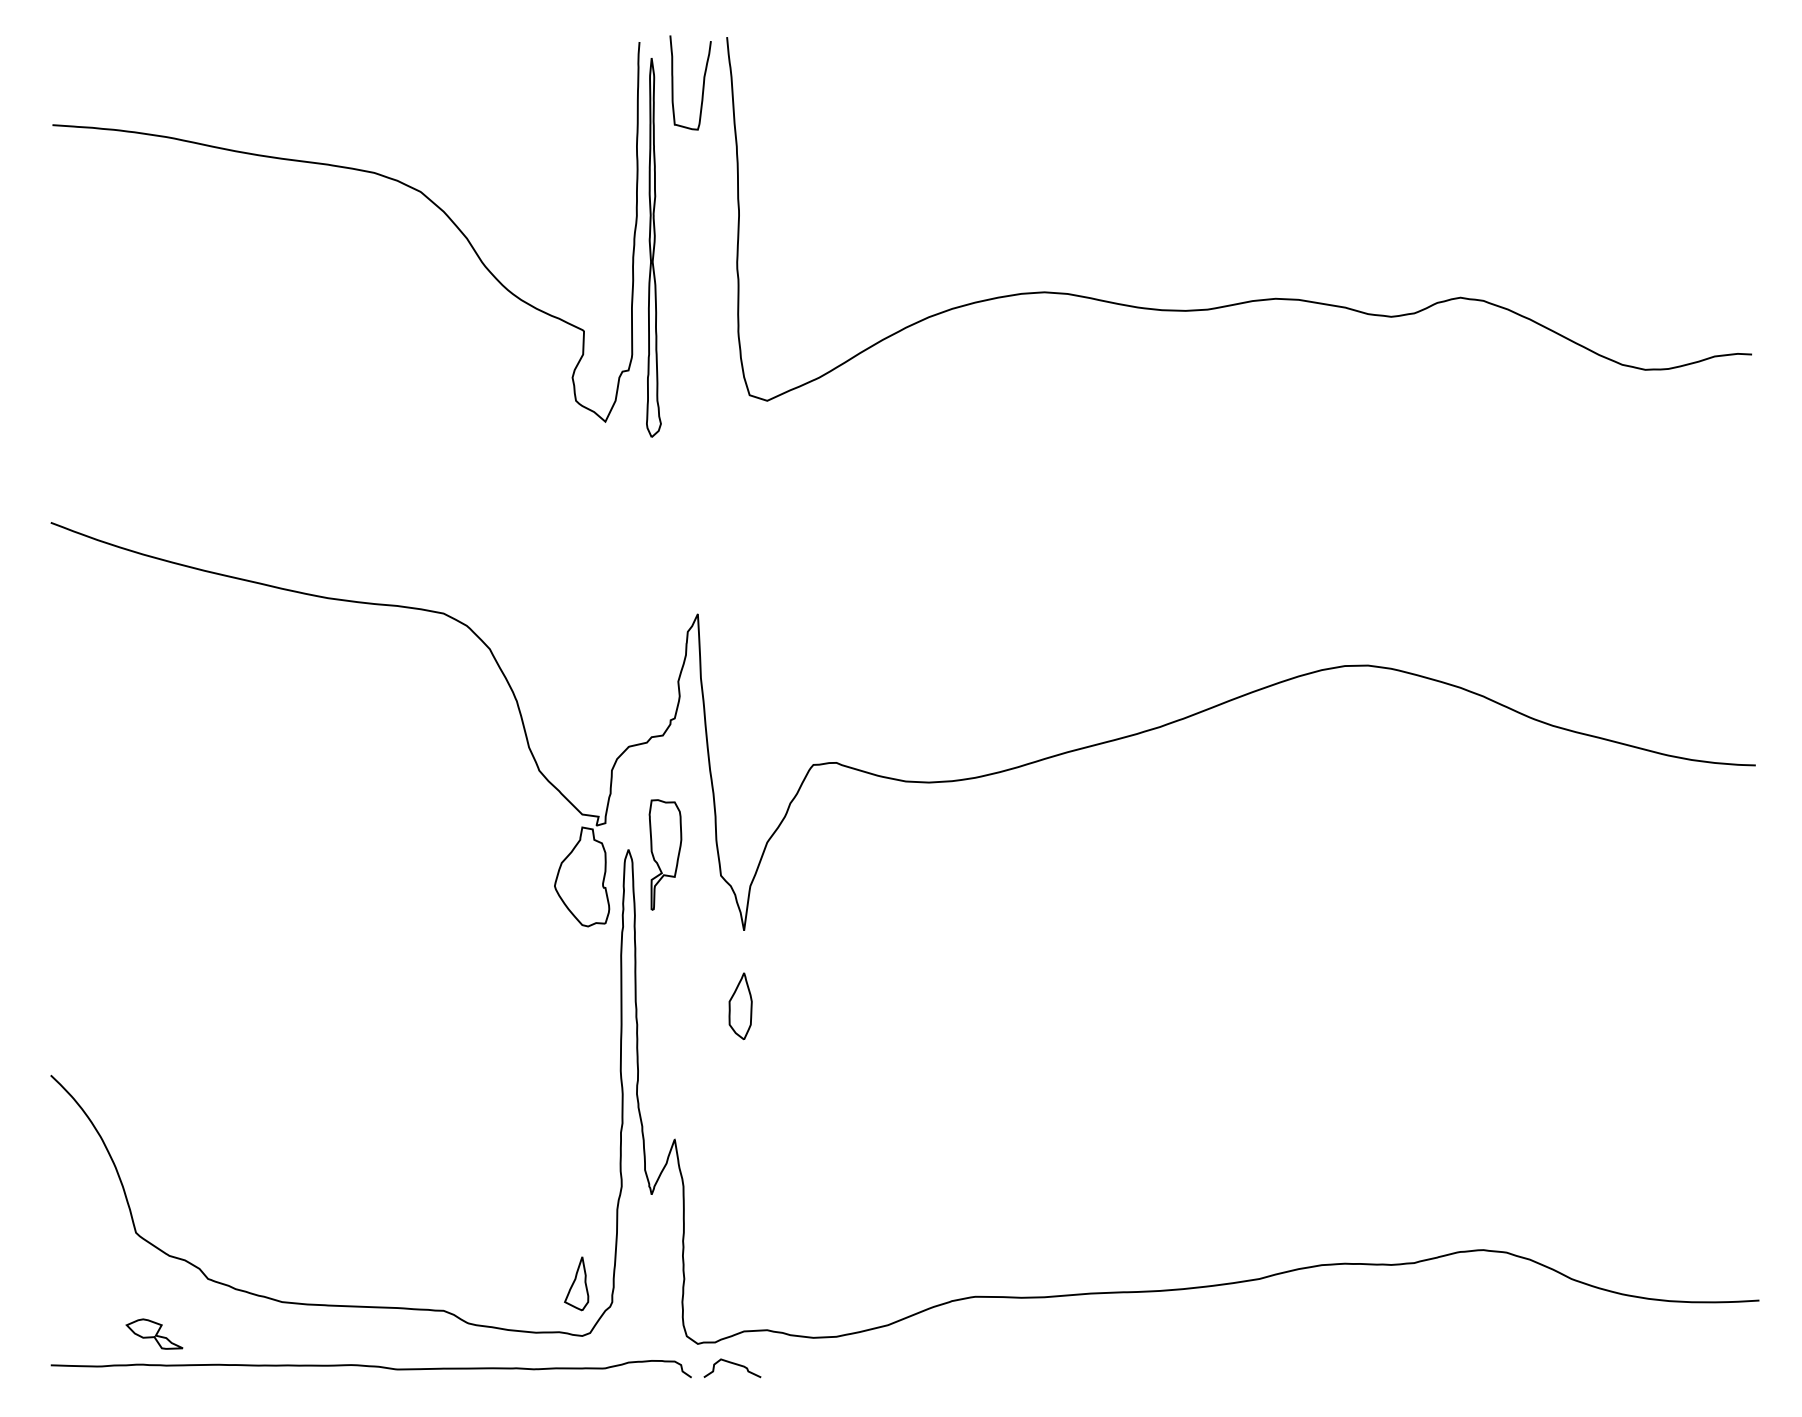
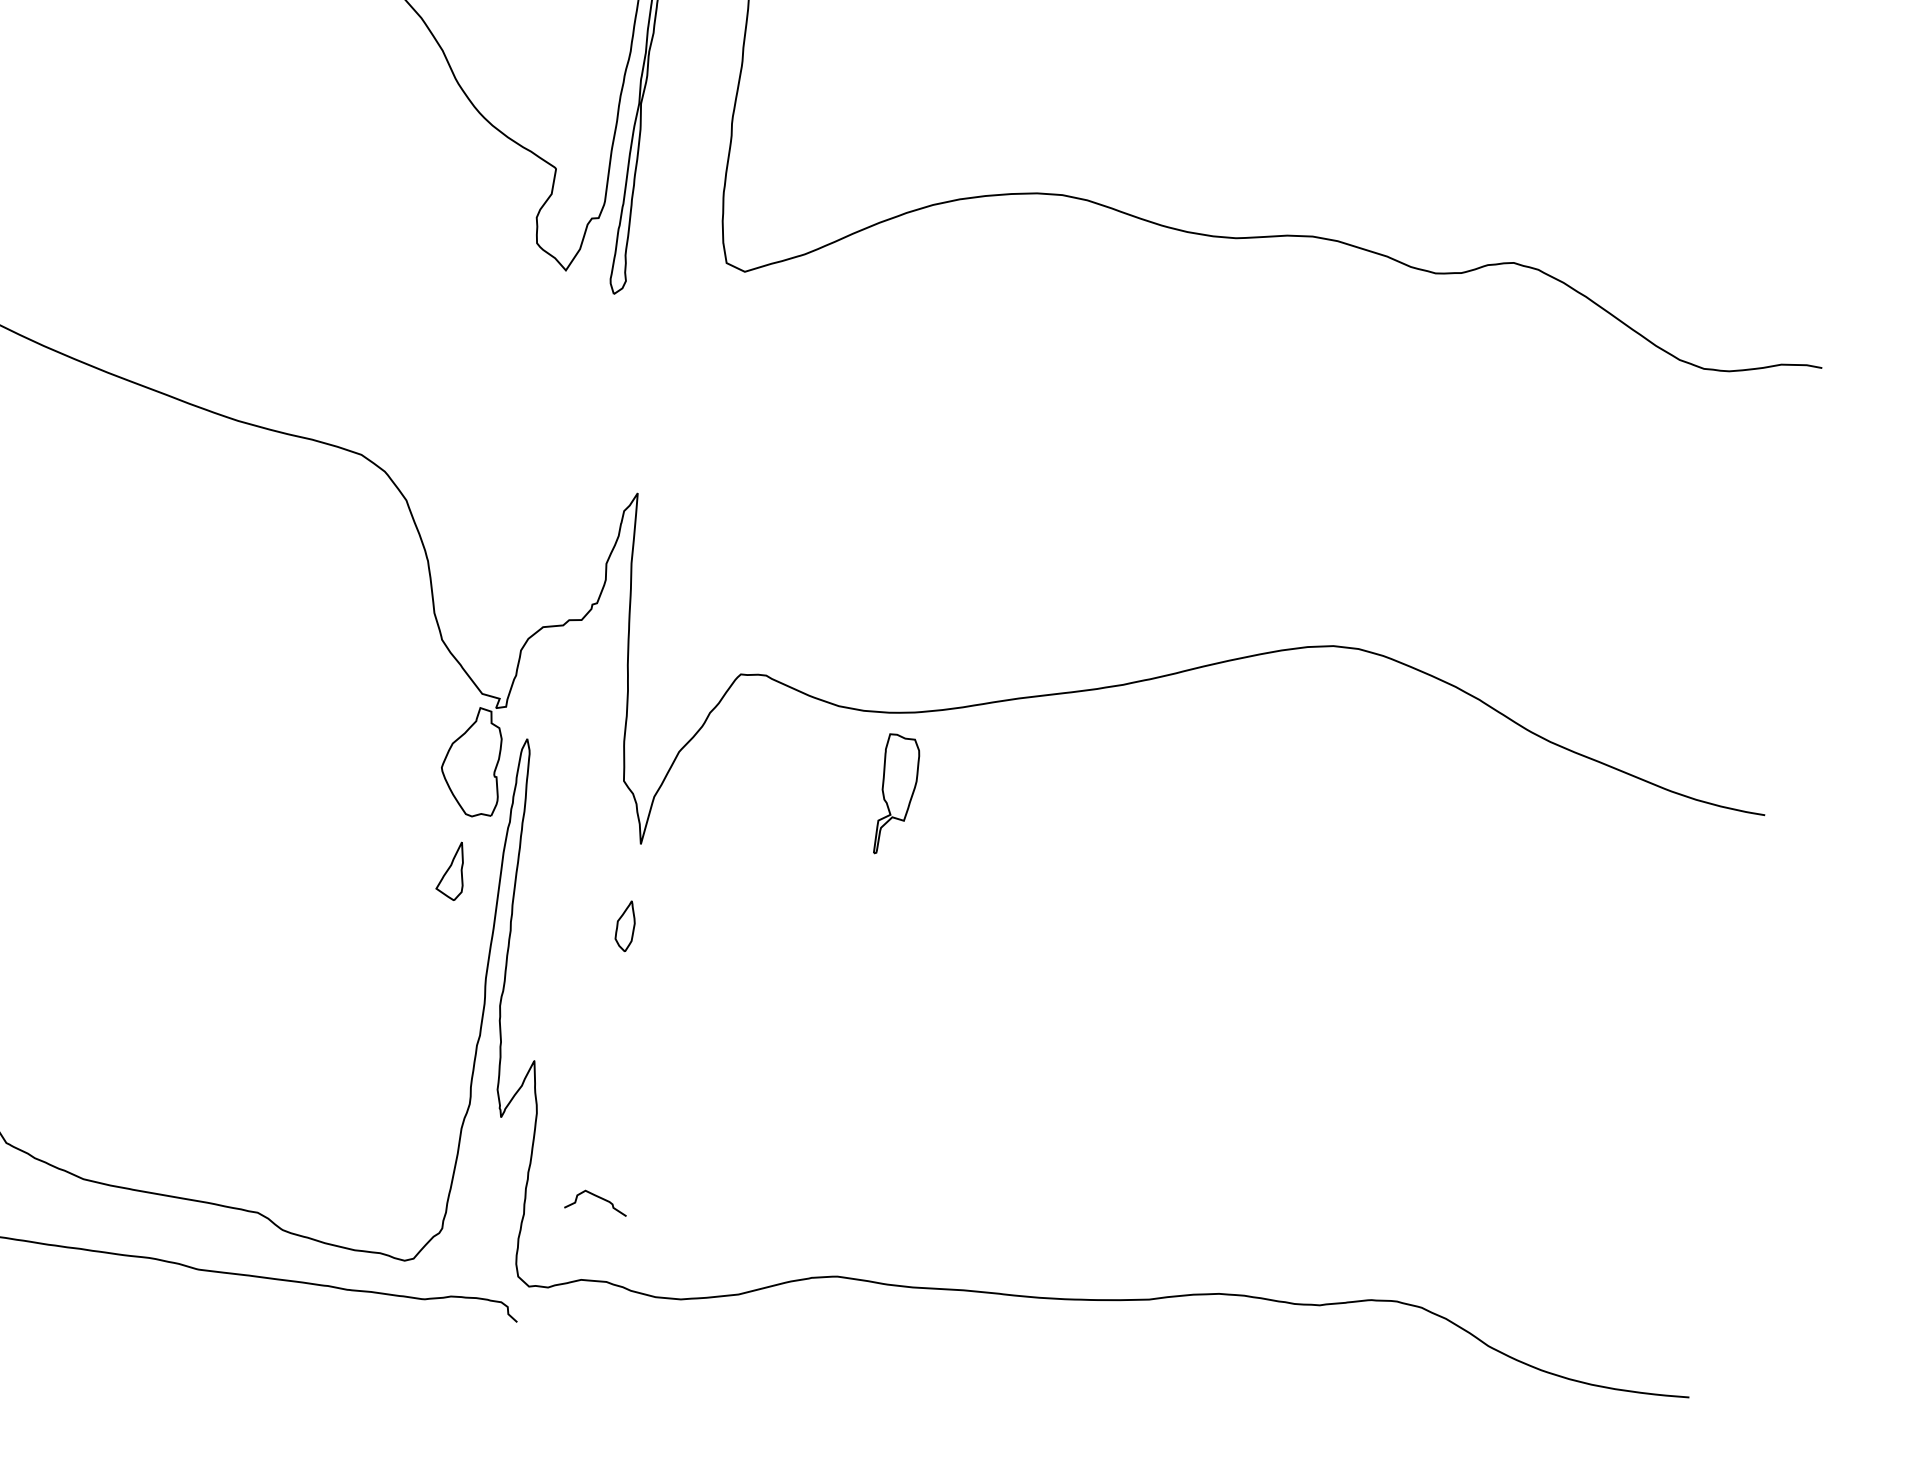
part: (665, 854) -> (897, 795), moved
part: (740, 1006) -> (625, 926), size x0.7
part: (576, 1283) -> (451, 870), moved
curve: (733, 1364) -> (598, 1198), moved

